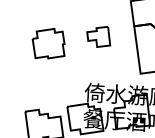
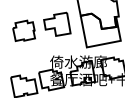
part: (99, 35) -> (57, 23), size x1.67

